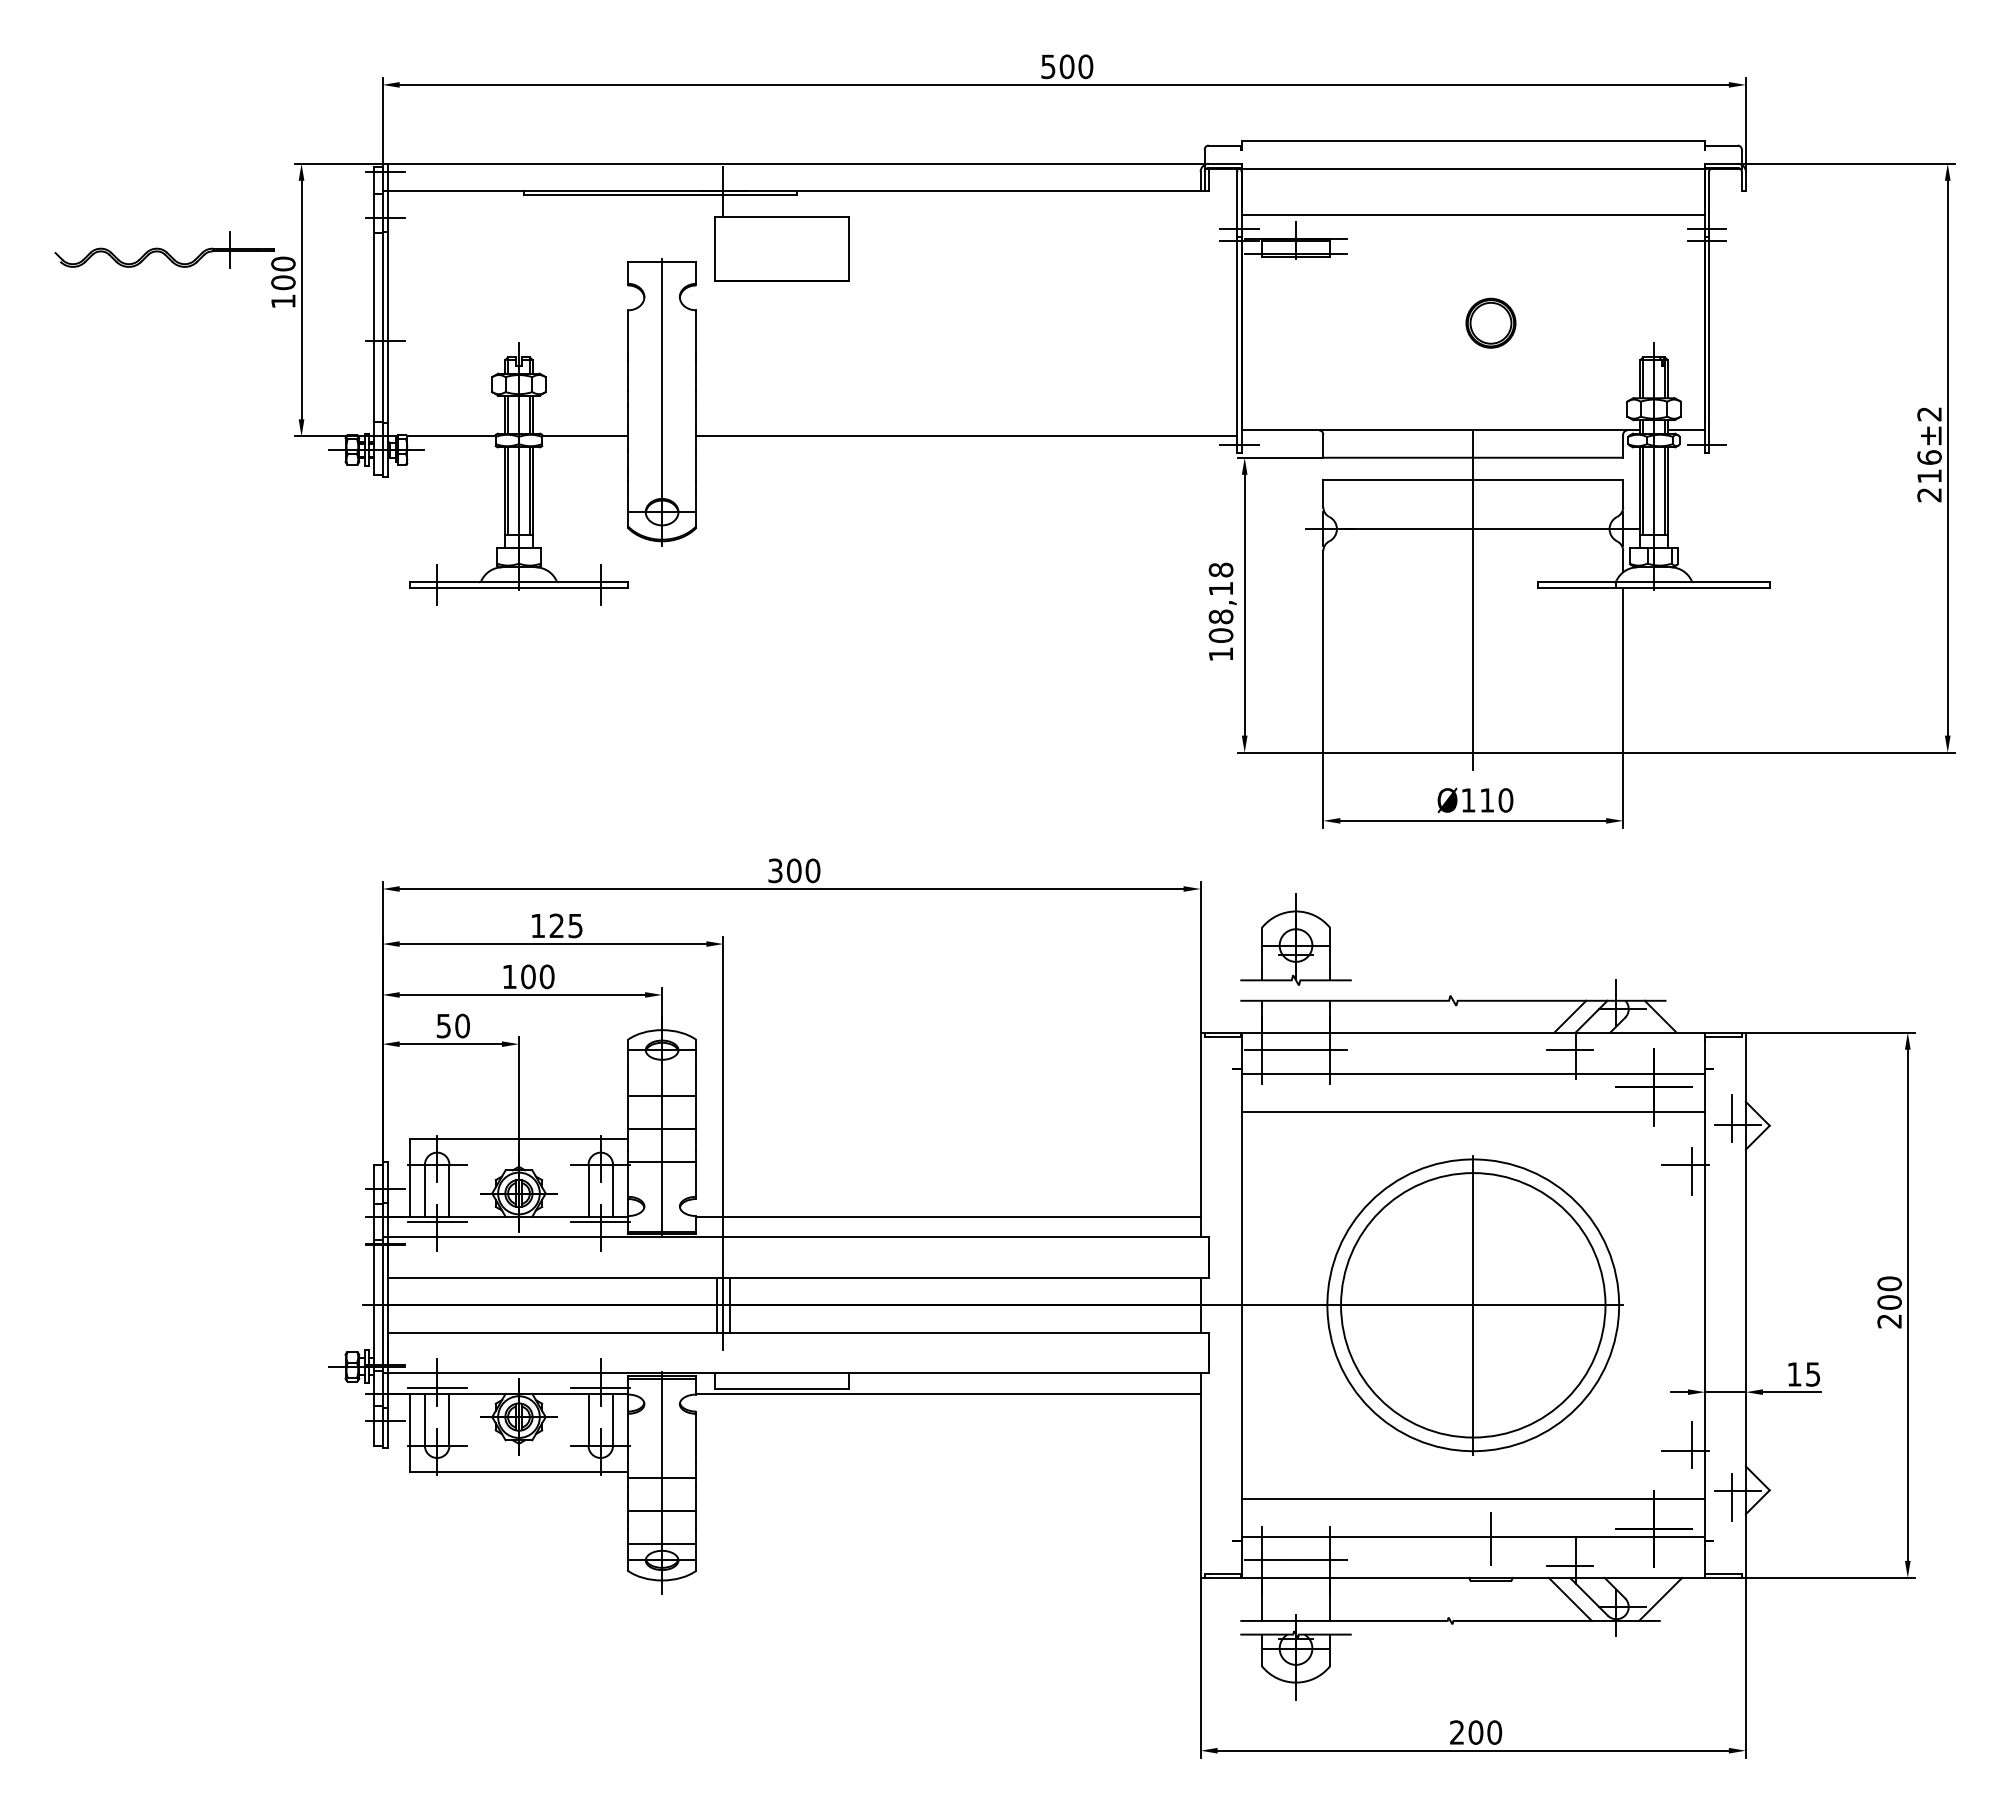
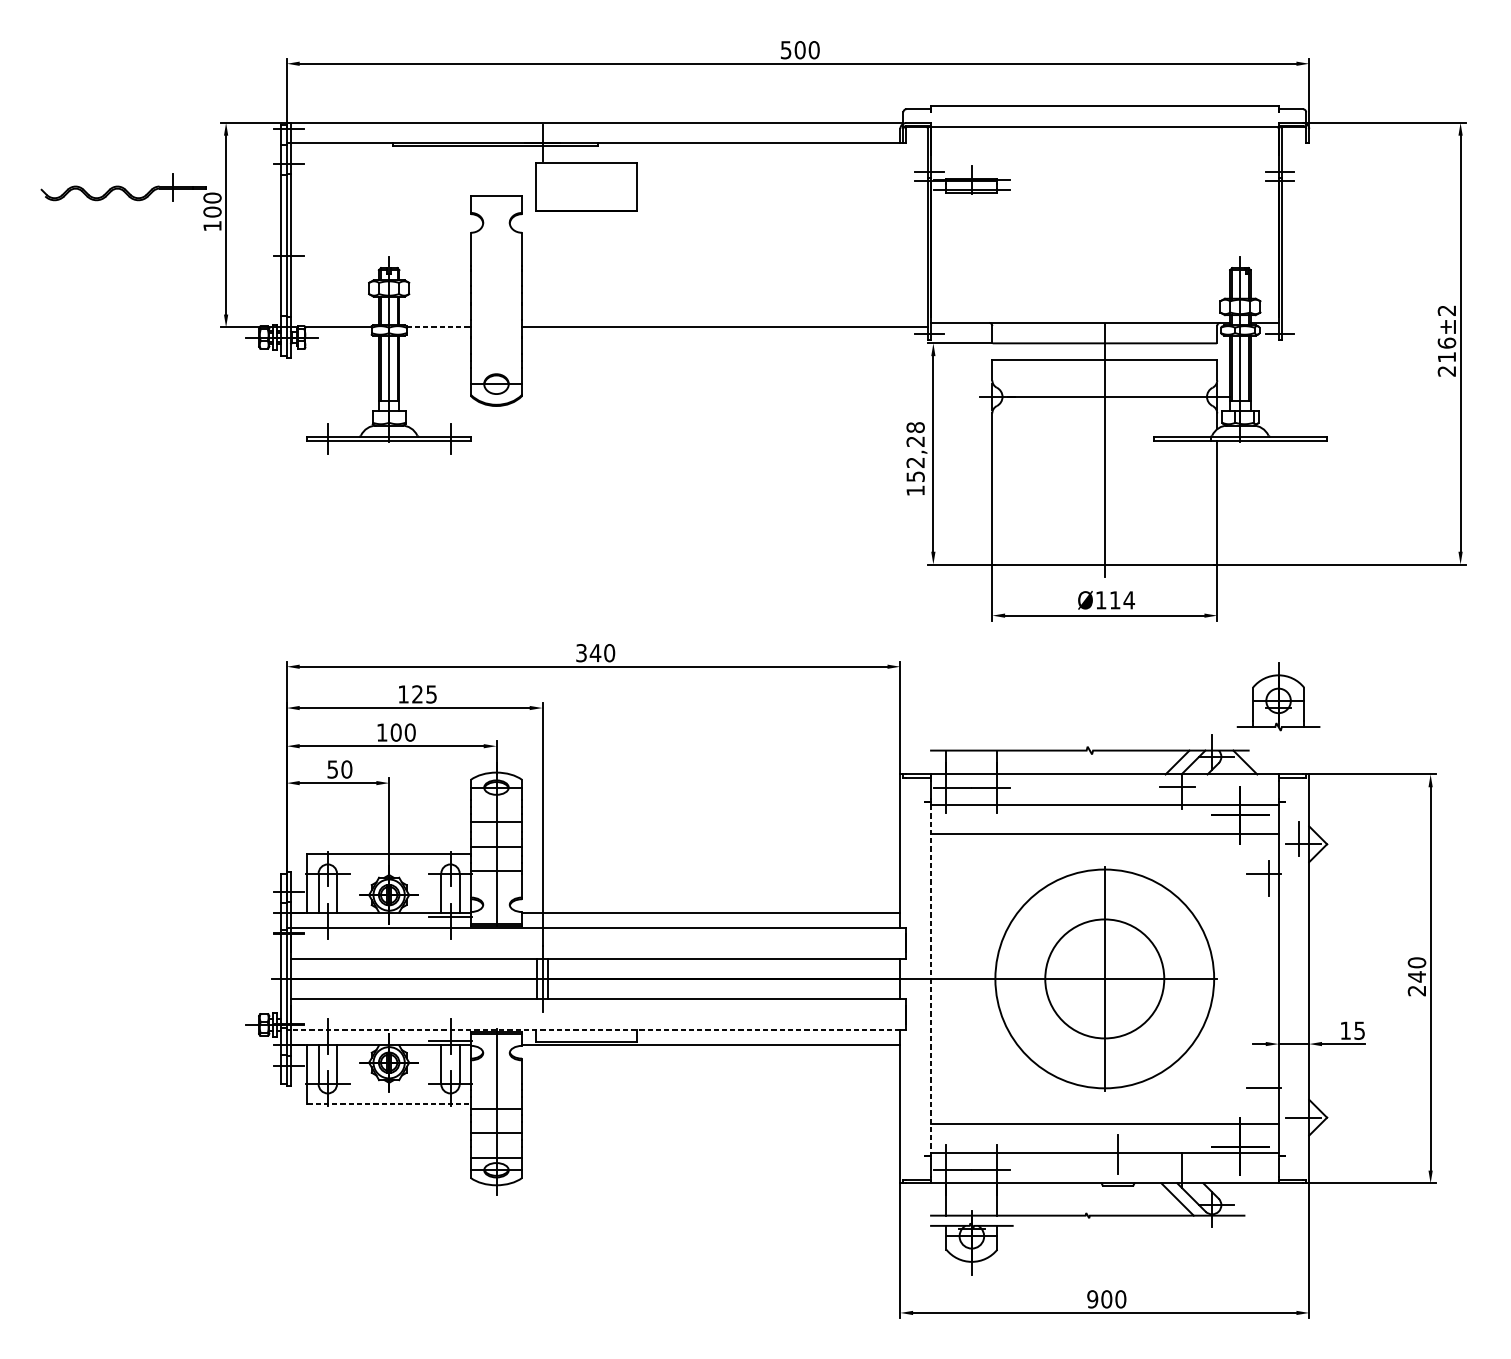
line: (1473, 215) -> (1104, 161), removed
part: (1490, 322) -> (1117, 241), removed
line: (662, 401) -> (496, 301), removed
line: (585, 436) -> (439, 327), solid -> dashed
text: (1220, 612) -> (915, 459), 108,18 -> 152,28
text: (1505, 800) -> (1128, 600), 110 -> 114
text: (793, 870) -> (595, 652), 300 -> 340
part: (1295, 939) -> (1278, 696), moved
line: (436, 1222) -> (327, 916), removed
text: (1889, 1302) -> (1416, 976), 200 -> 240
line: (1241, 1305) -> (930, 979), solid -> dashed
circle: (1473, 1305) -> (1104, 979), size x0.6
line: (793, 1373) -> (595, 1030), solid -> dashed
line: (436, 1388) -> (327, 1041), removed
line: (1691, 1444) -> (1268, 1083), removed
line: (519, 1471) -> (389, 1103), solid -> dashed
line: (1732, 1497) -> (1299, 1123), removed
line: (1569, 1566) -> (1176, 1174), removed
line: (1660, 1598) -> (1245, 1198), removed
text: (1456, 1732) -> (1092, 1299), 200 -> 900

